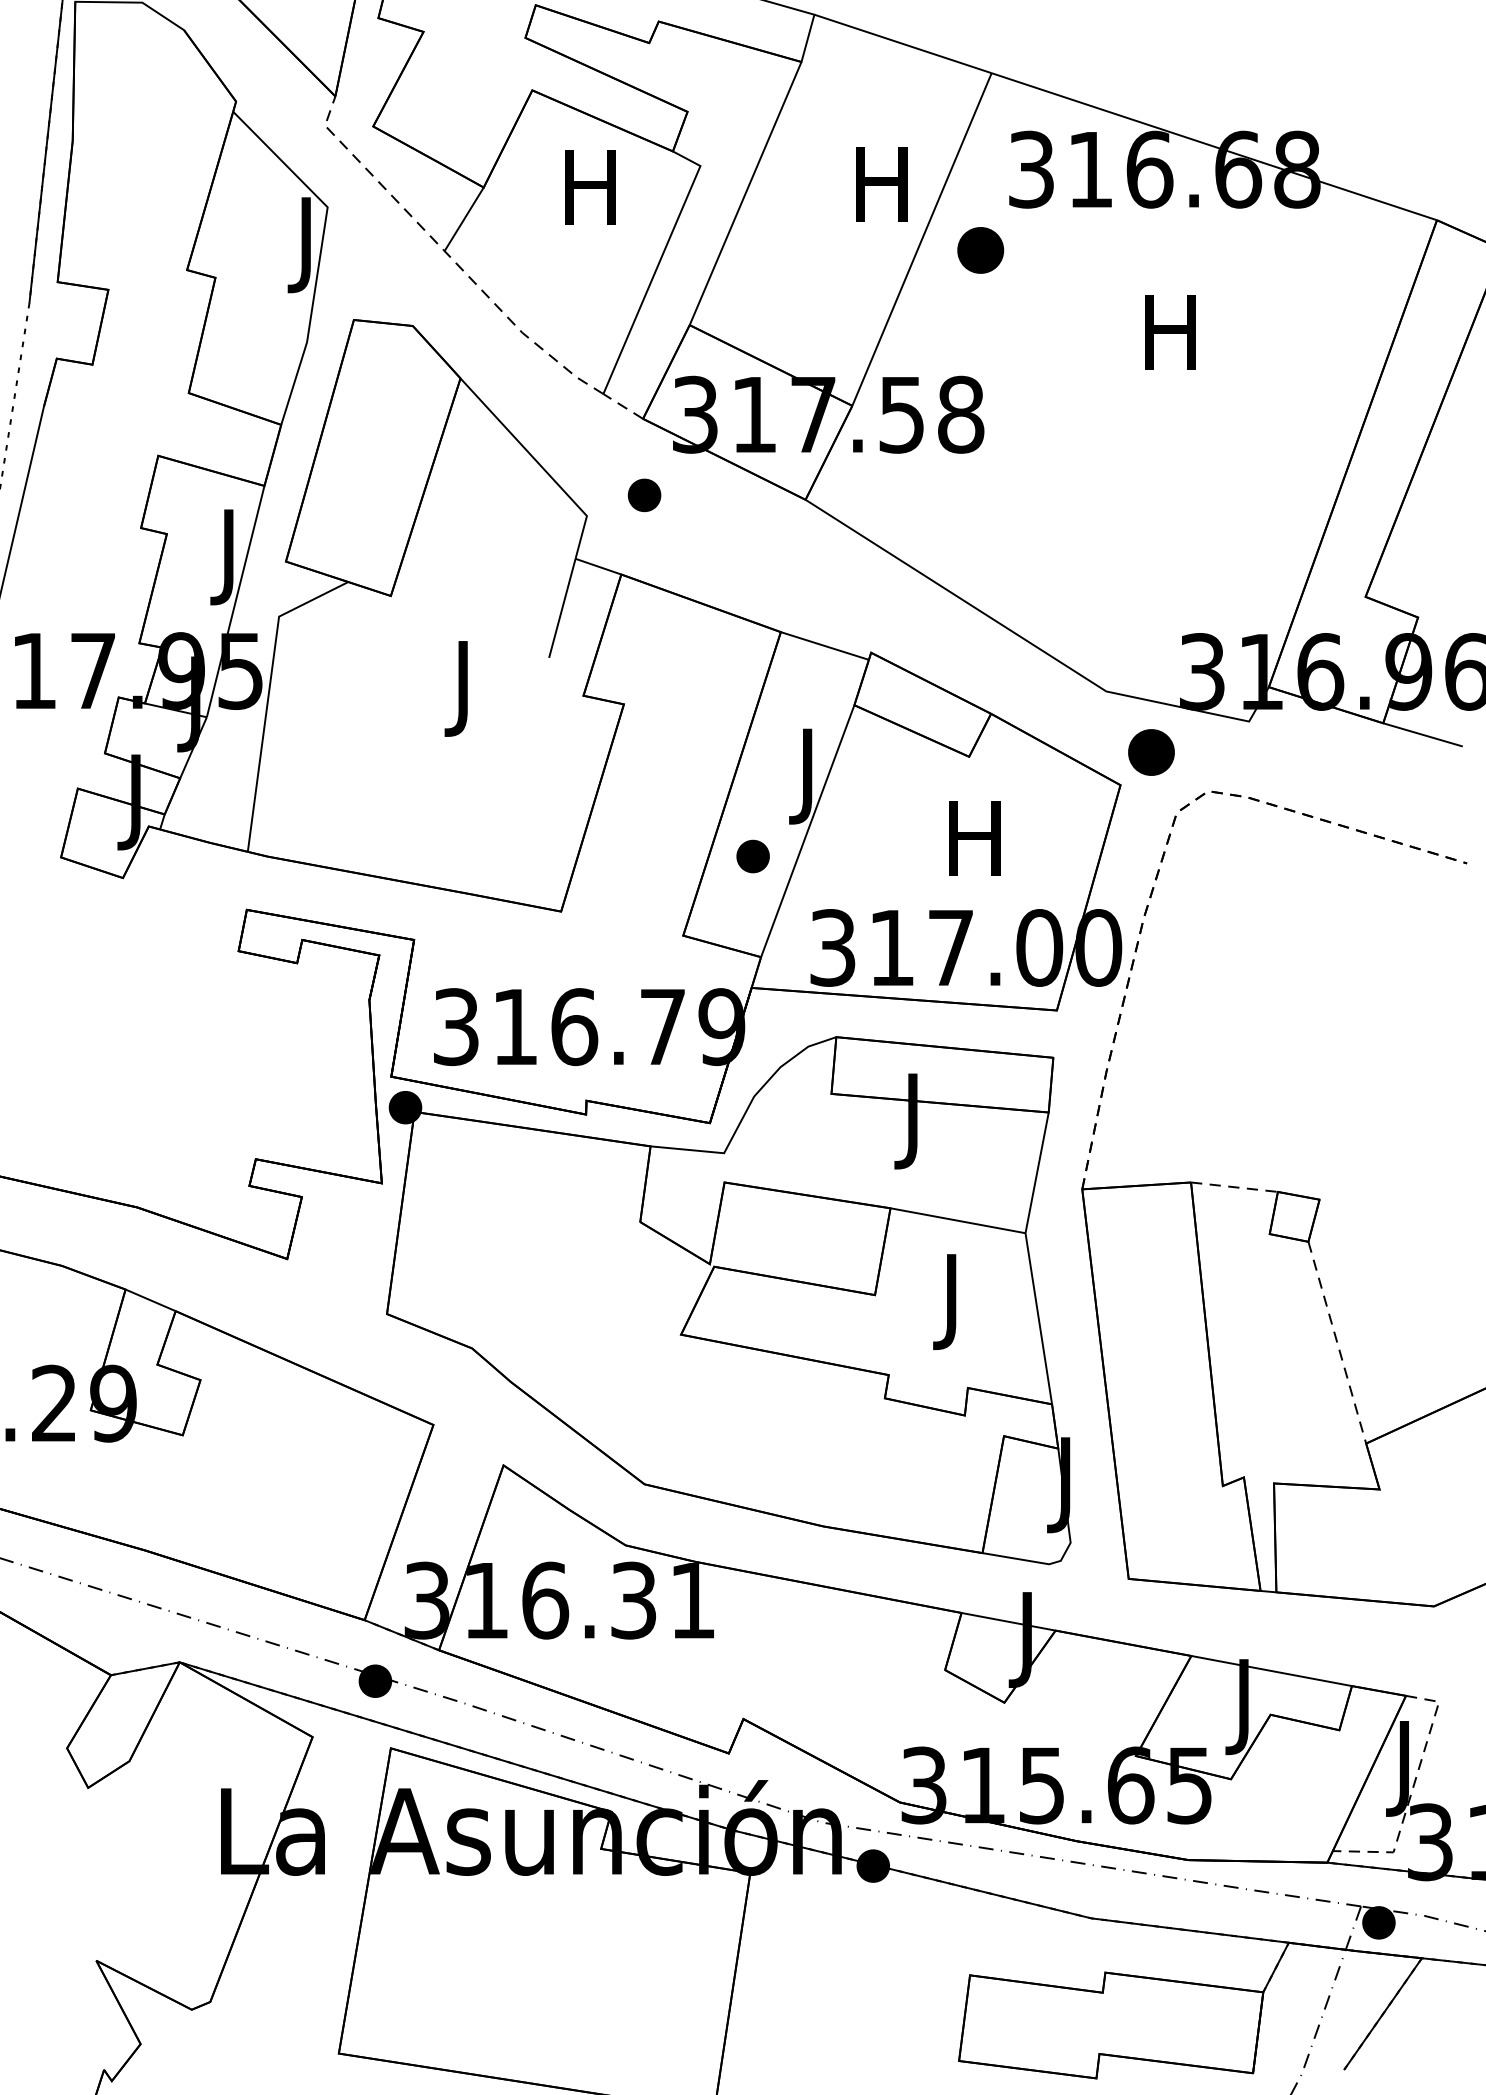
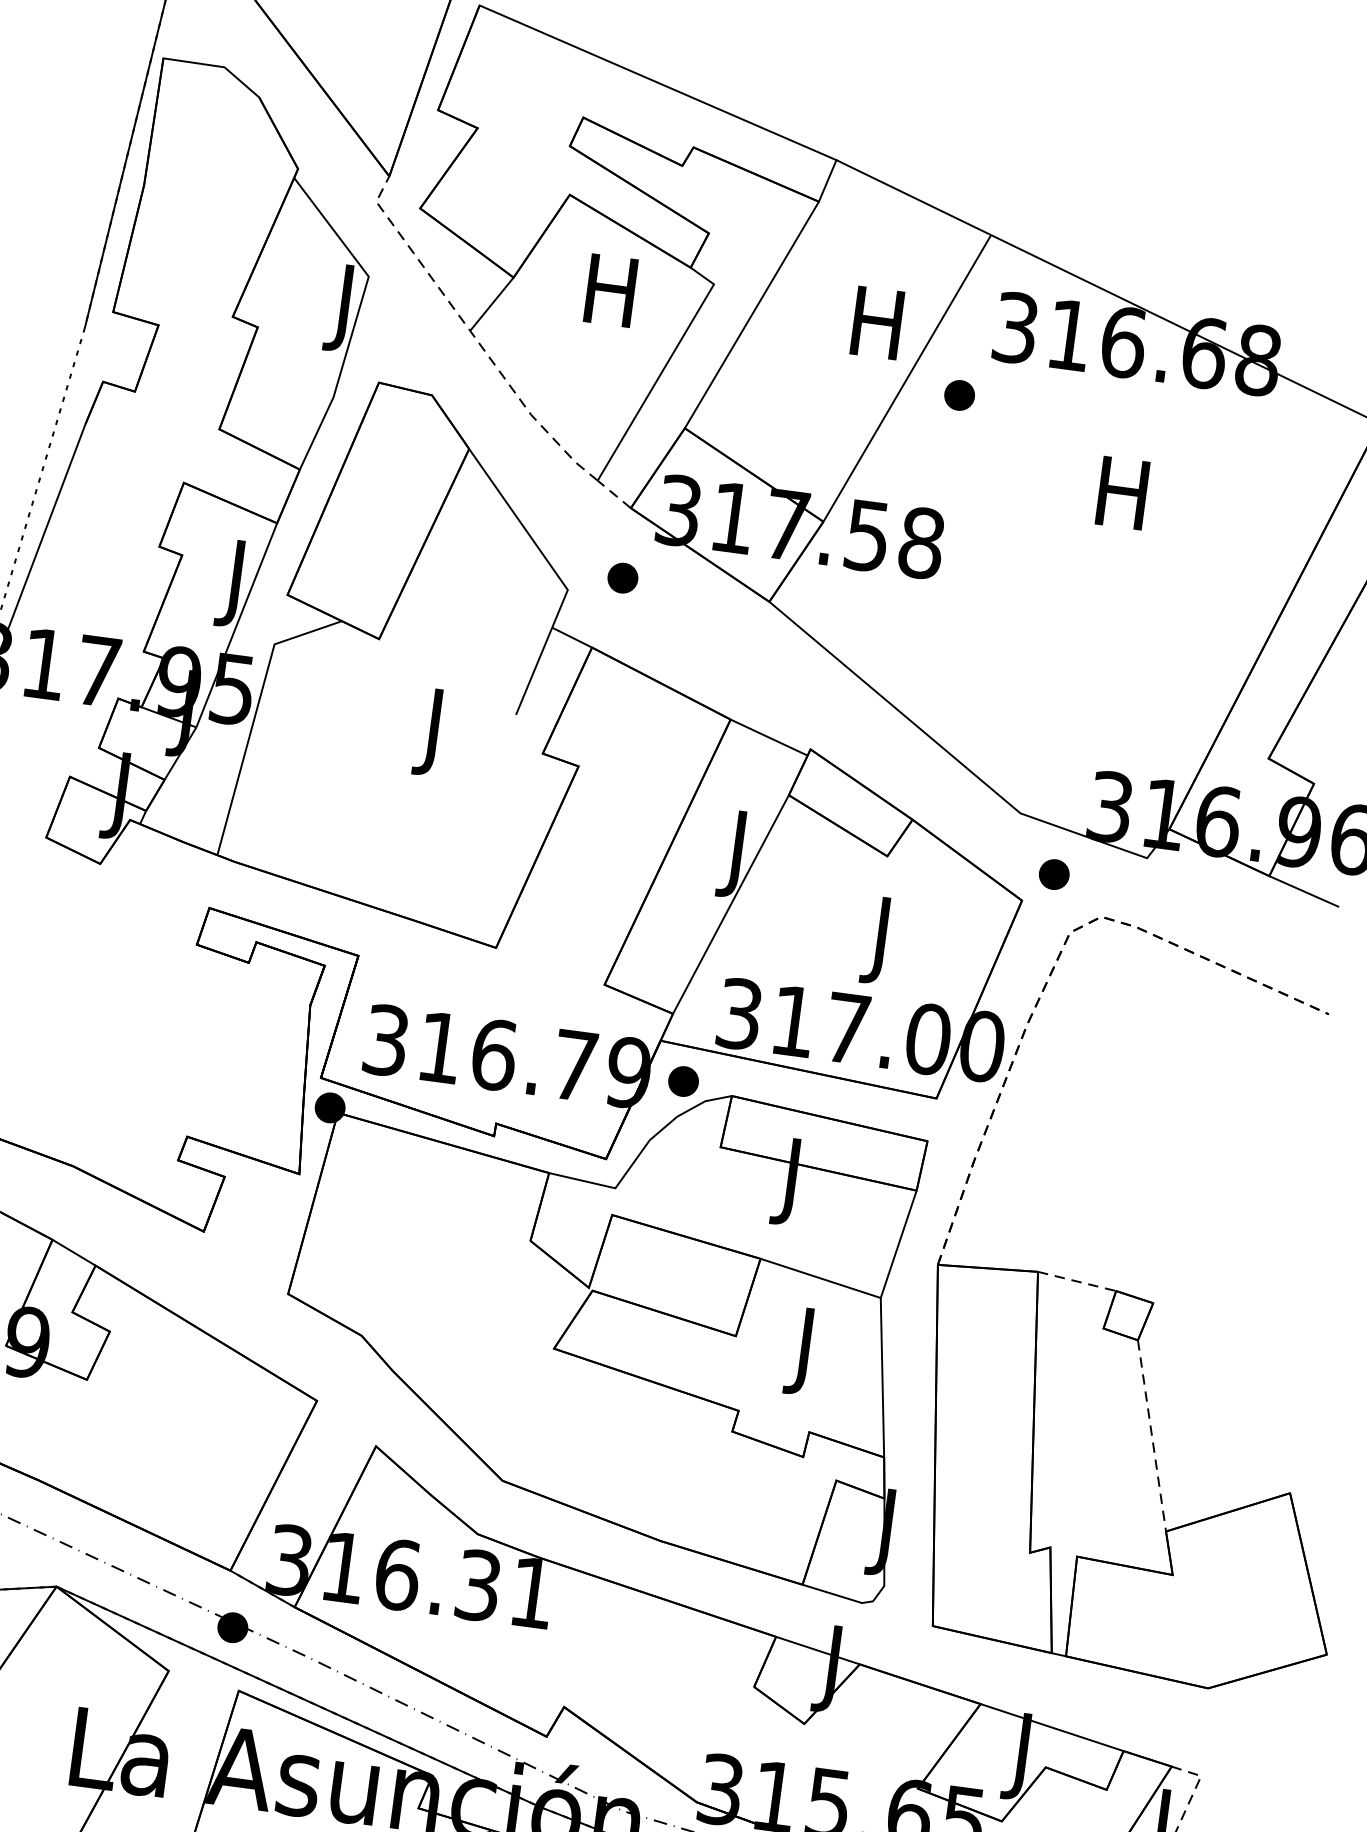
part: (980, 249) -> (959, 394), size x0.71
part: (1151, 752) -> (1054, 874), size x0.71
text: (974, 848) -> (881, 940), H -> J
part: (752, 856) -> (682, 1081), moved

